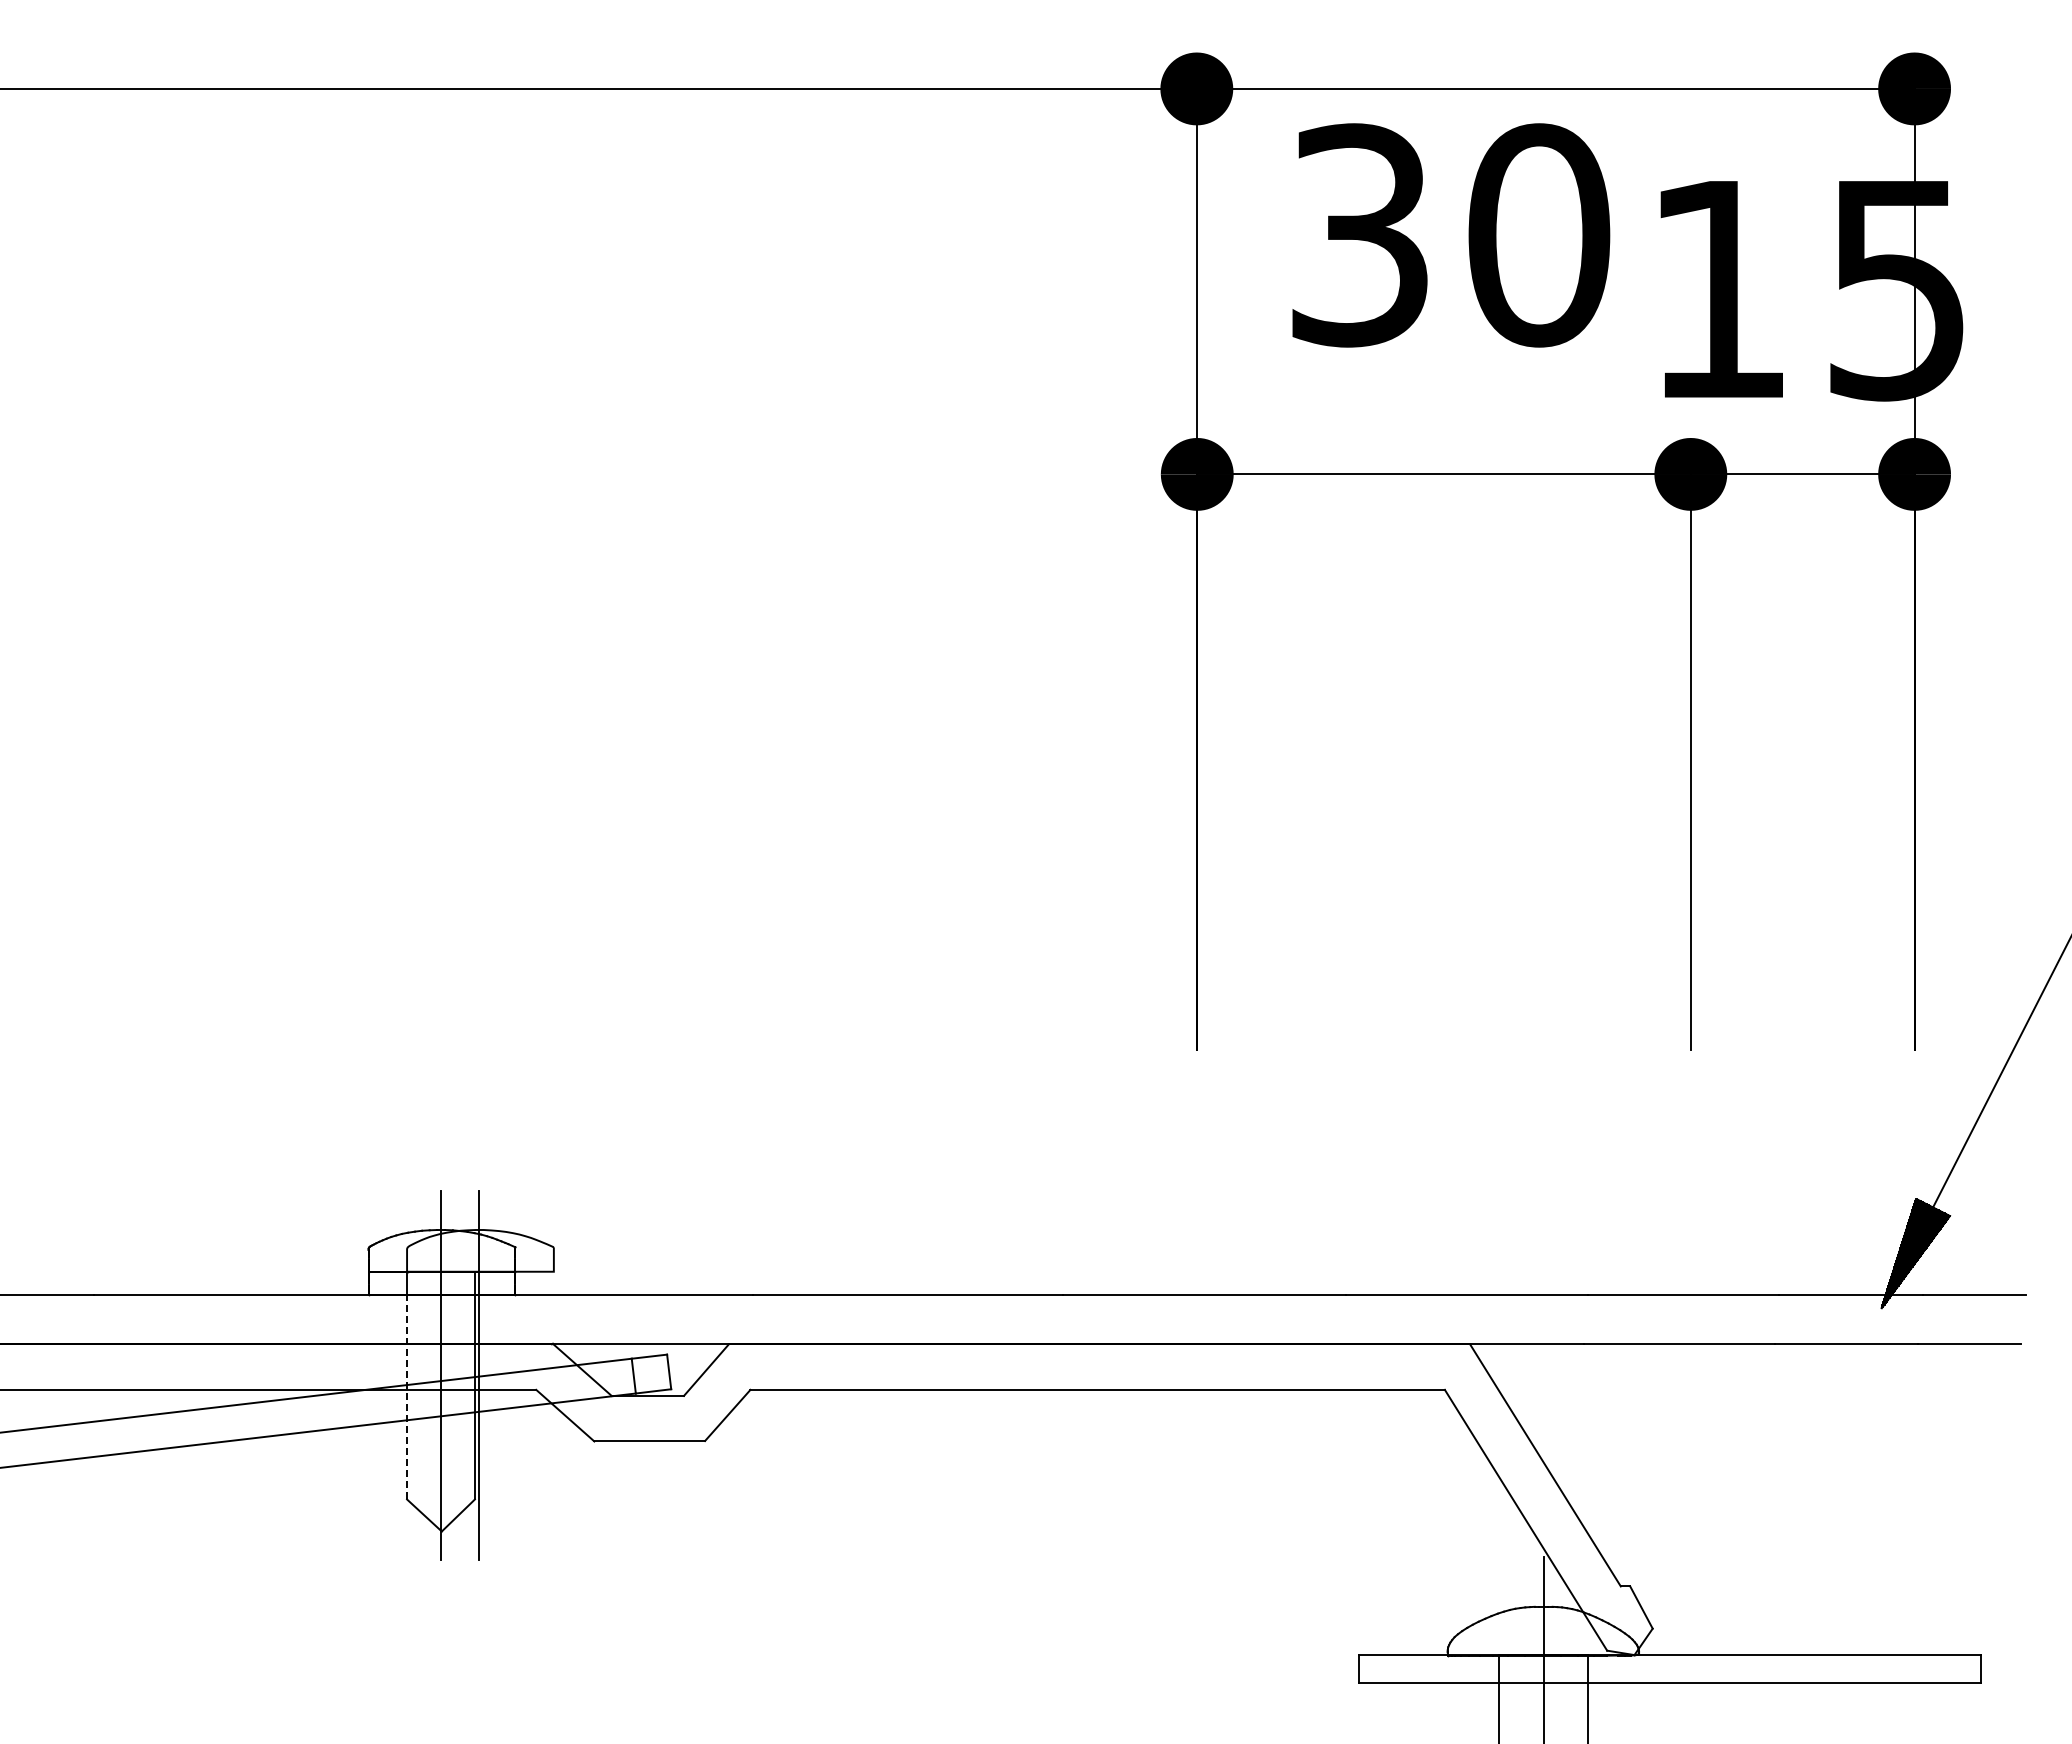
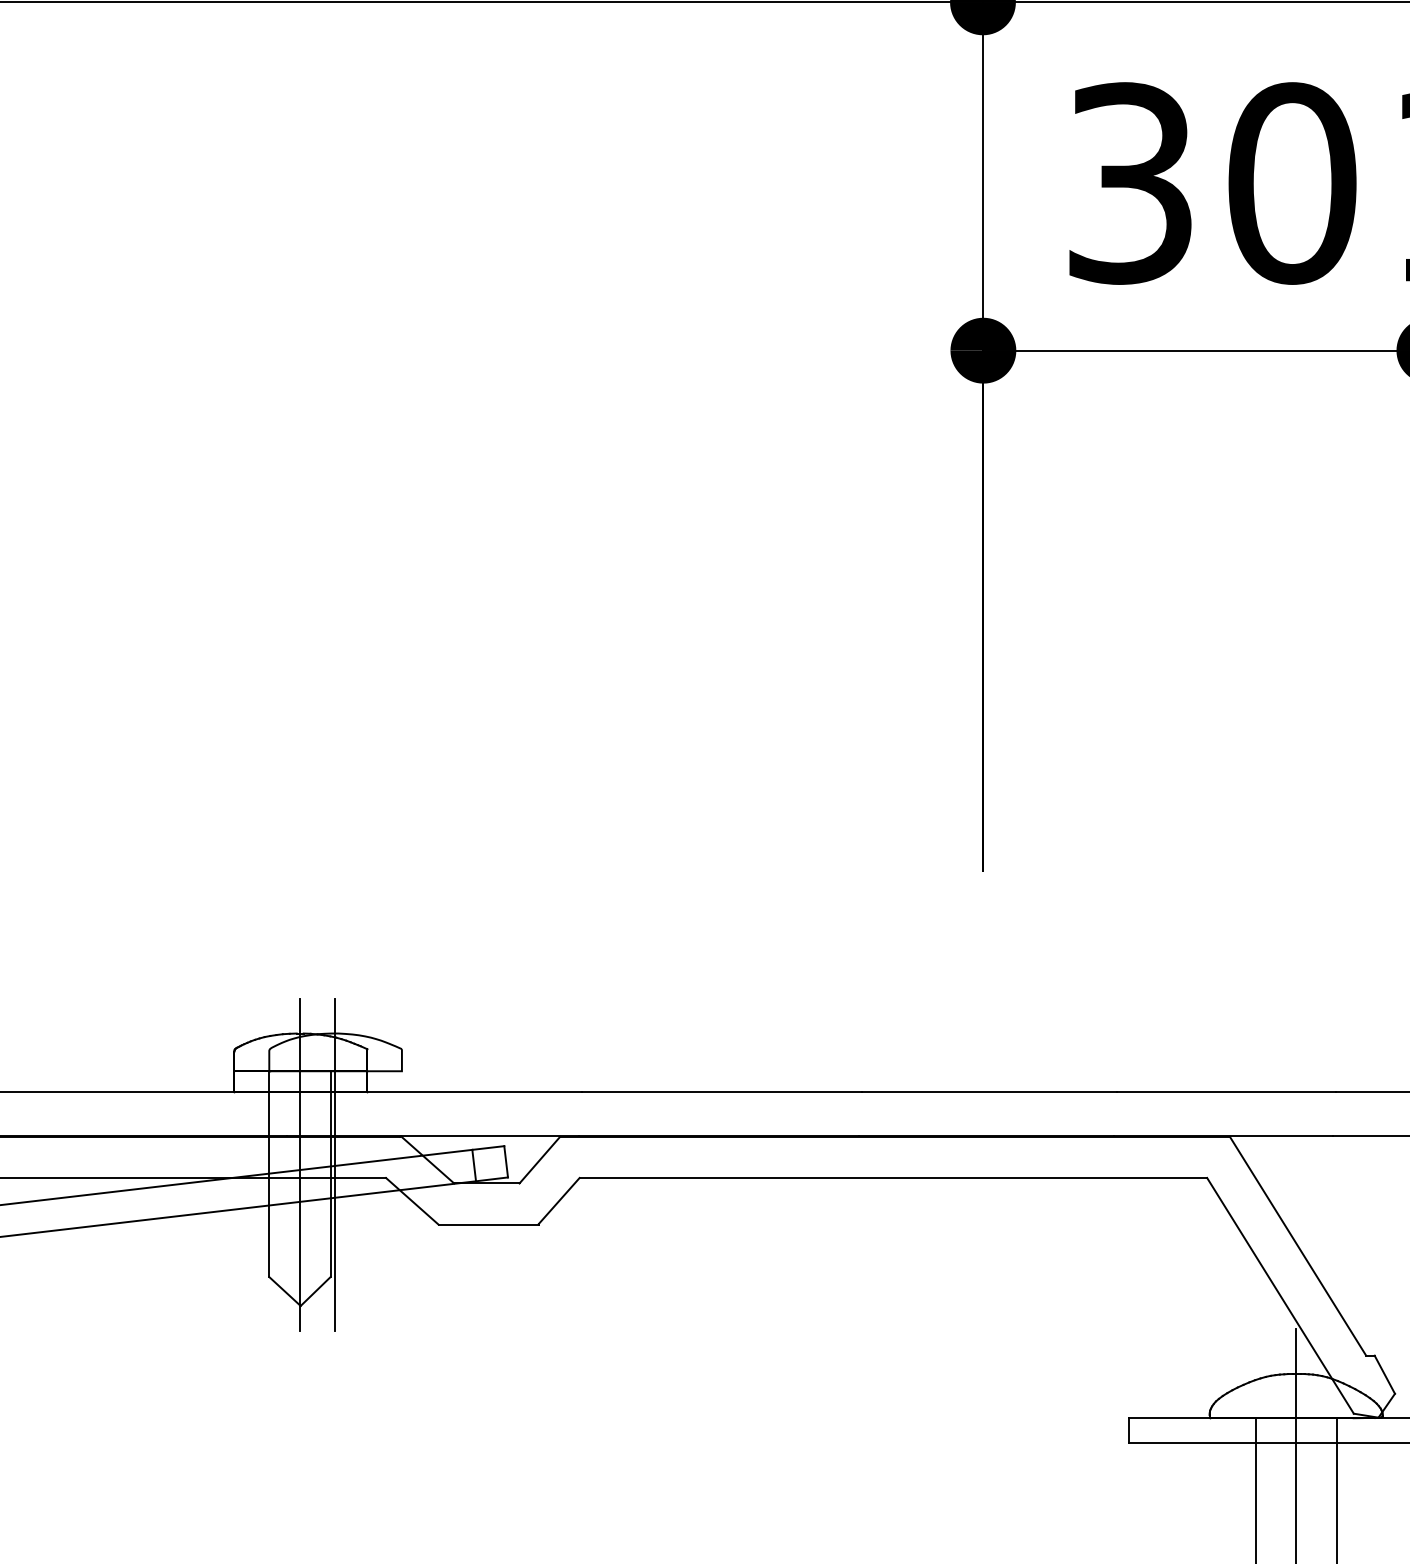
text: (1451, 235) -> (1213, 183), moved
line: (407, 1396) -> (269, 1183), dashed -> solid

